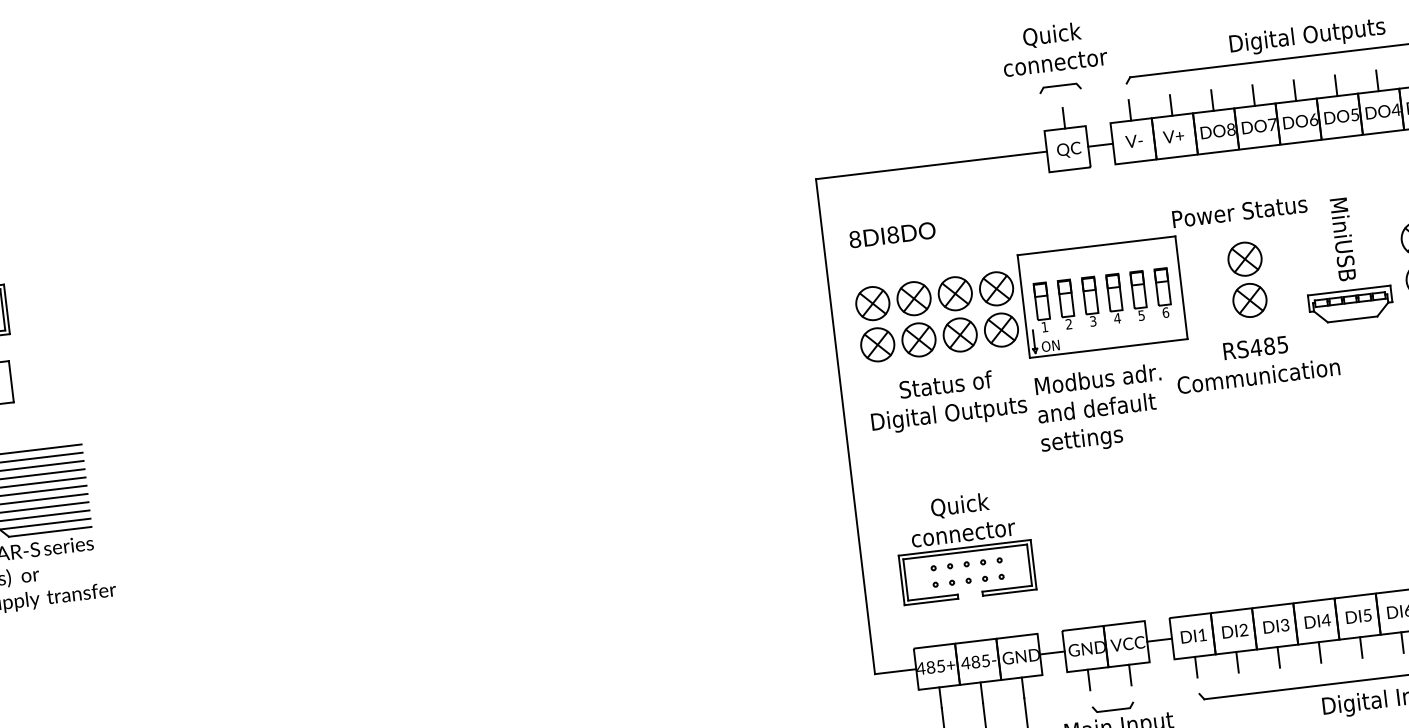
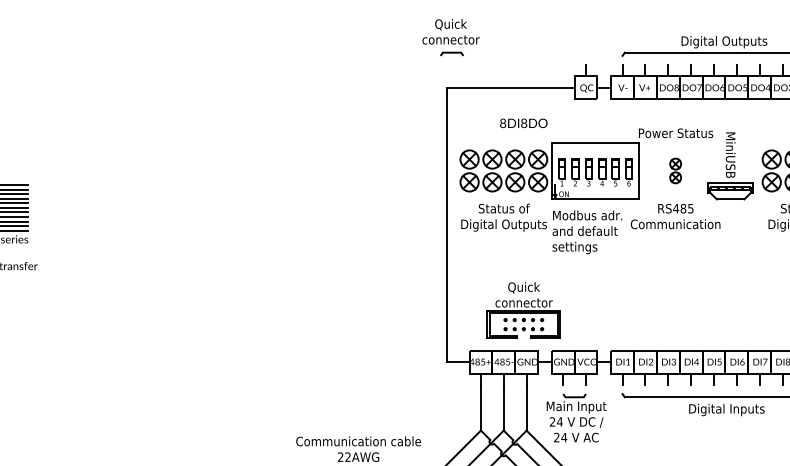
part: (1053, 58) -> (450, 37), moved
text: (891, 233) -> (523, 122), moved
part: (1246, 279) -> (675, 170), size x0.6
part: (963, 547) -> (523, 310), moved

